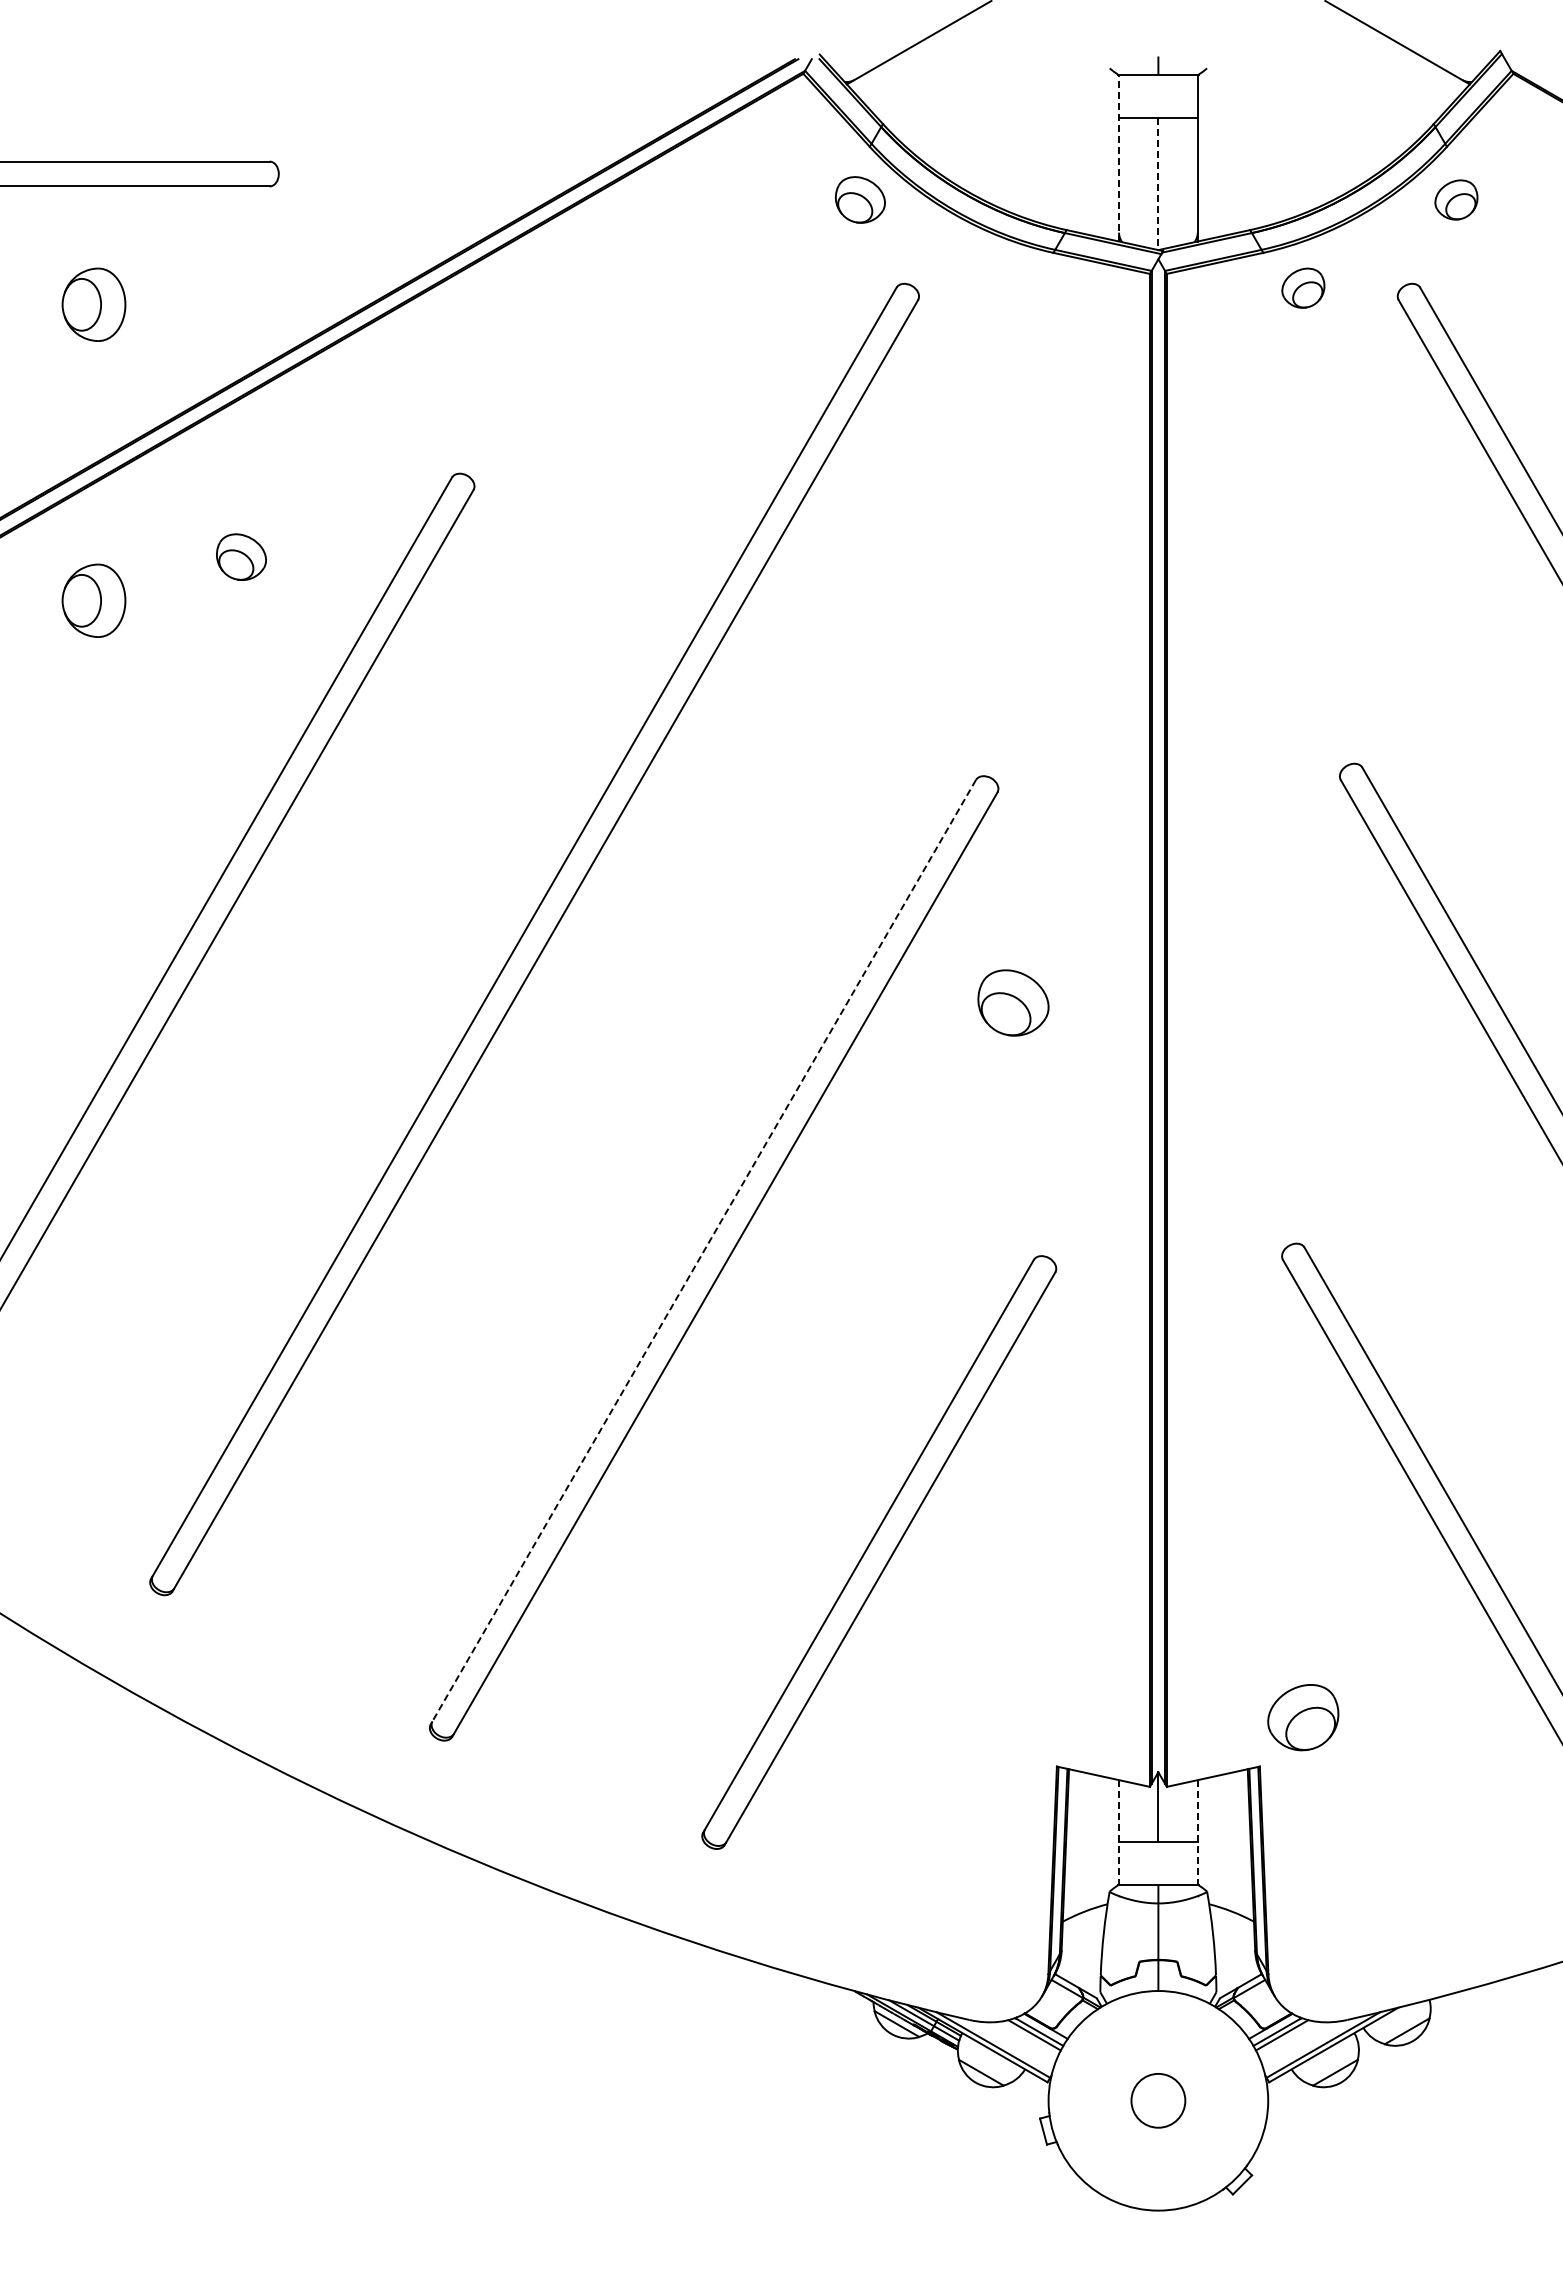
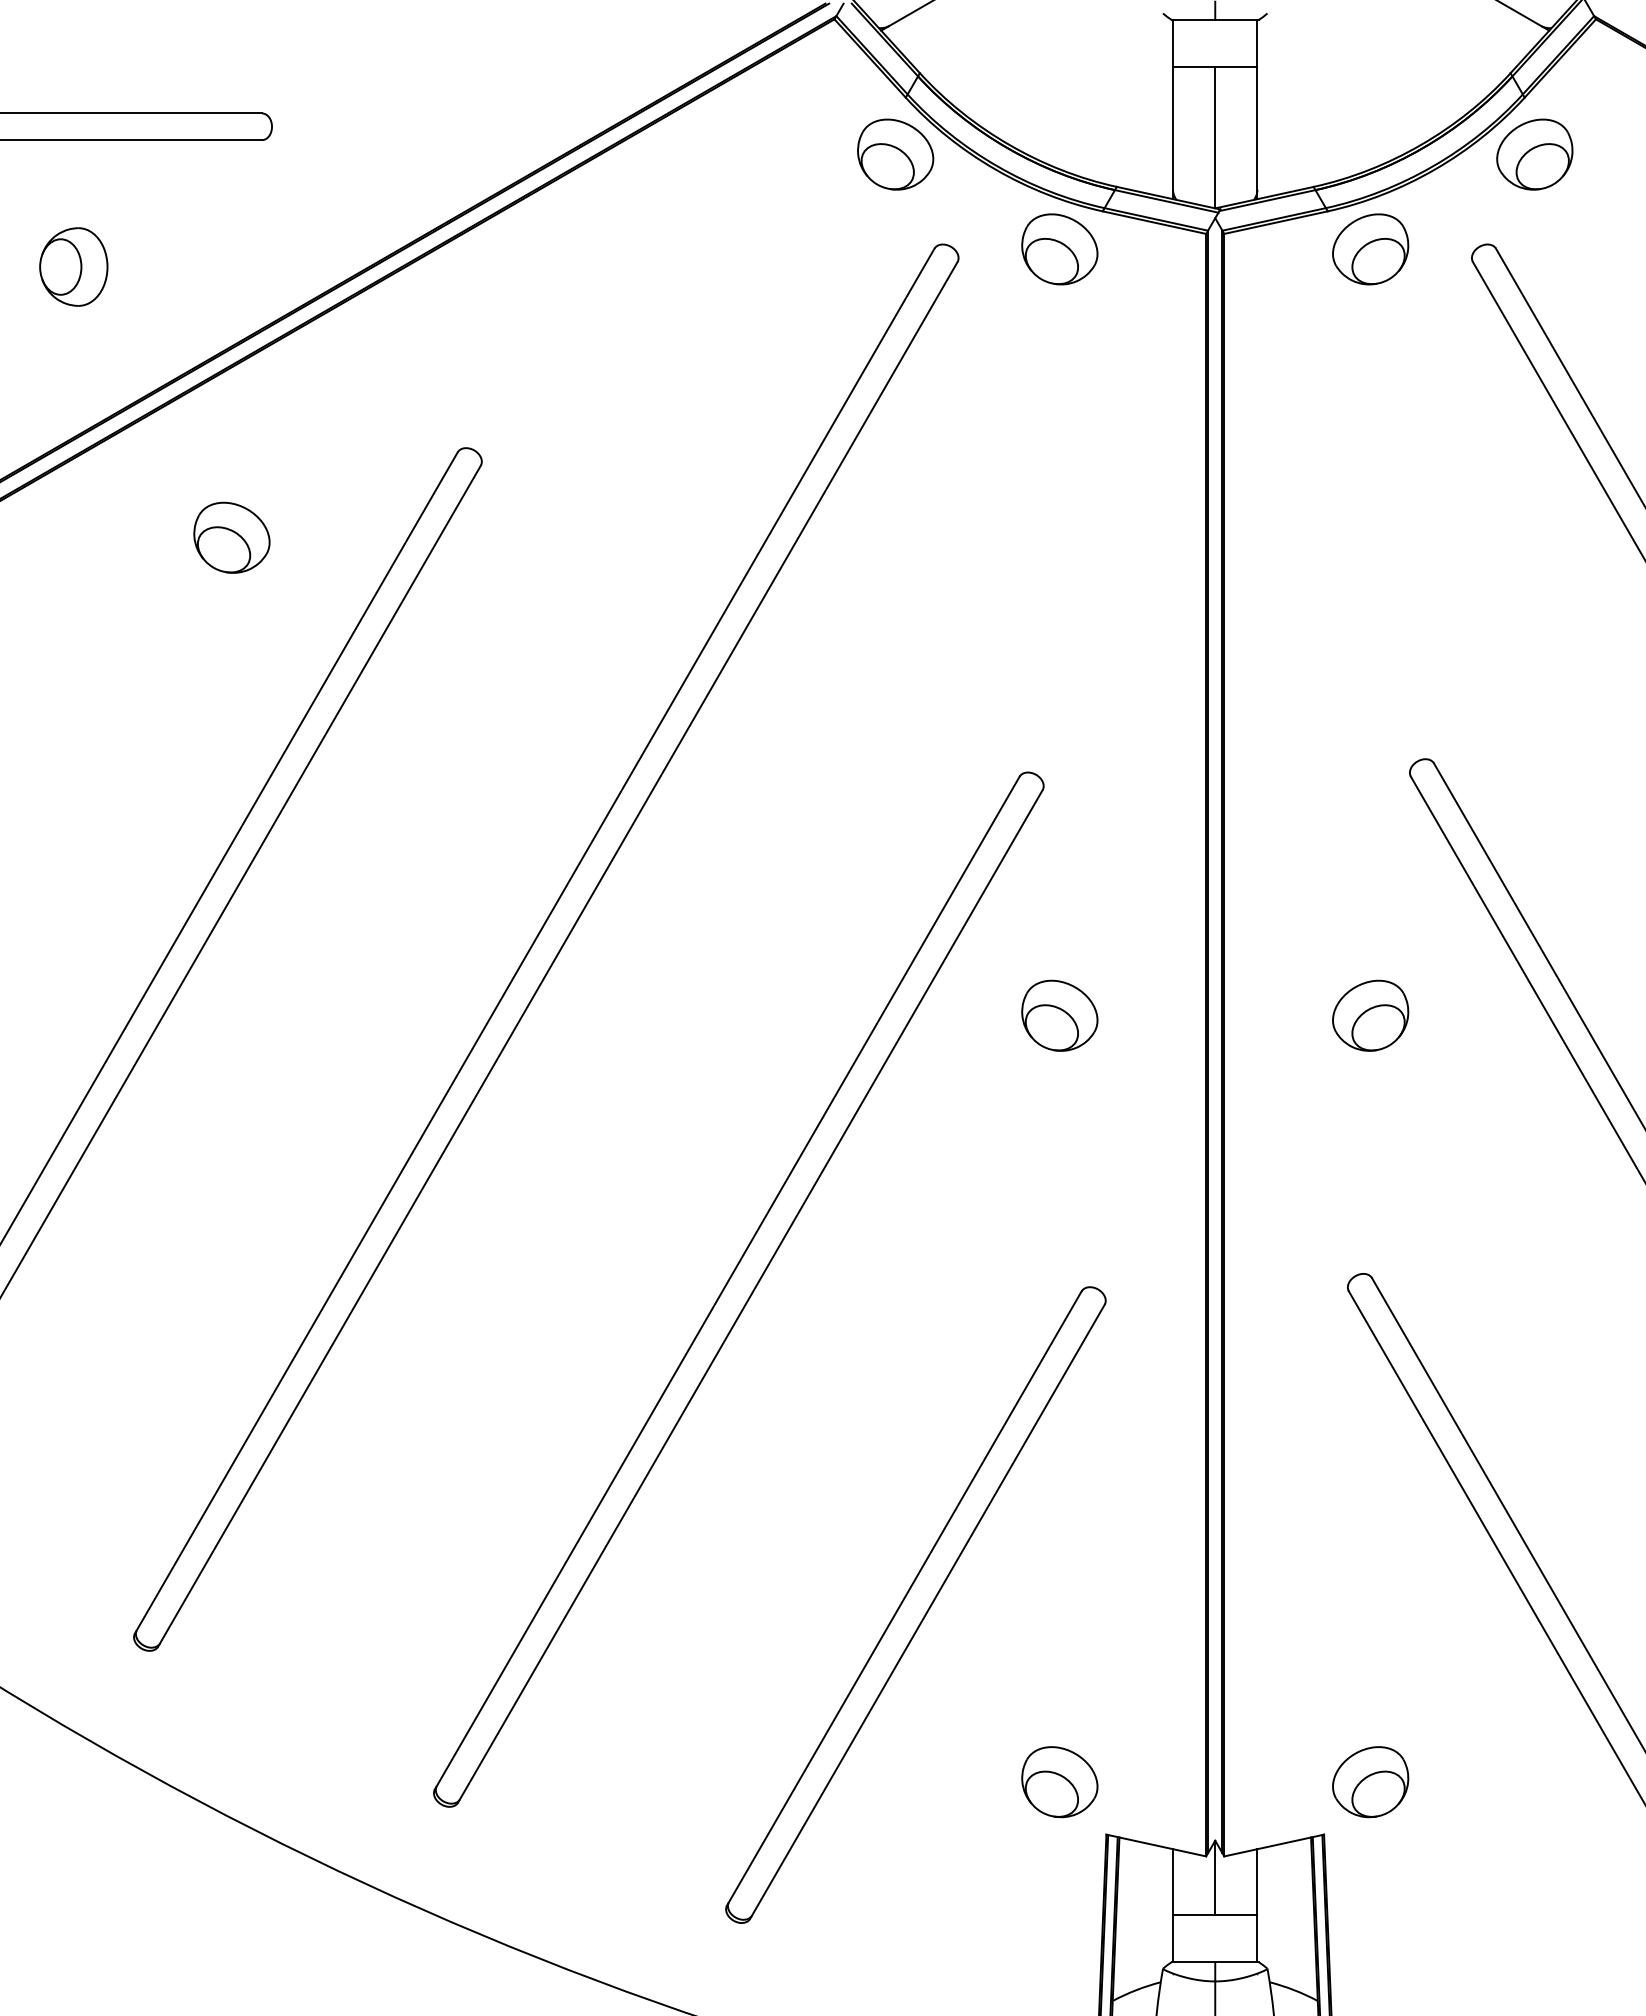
line: (1119, 157) -> (1173, 109), dashed -> solid
line: (1158, 184) -> (1215, 138), dashed -> solid
part: (860, 199) -> (895, 154), size x1.43
part: (1456, 199) -> (1534, 154), size x1.67
part: (1013, 287) -> (1059, 248), added
part: (1303, 287) -> (1370, 248), size x1.67
part: (241, 556) -> (231, 536), size x1.43
part: (93, 600) -> (73, 584), removed
part: (1303, 1002) -> (1370, 1015), added
line: (703, 1252) -> (727, 1283), dashed -> solid
part: (1013, 1717) -> (1059, 1782), added
line: (1119, 1832) -> (1173, 1905), dashed -> solid
line: (1197, 1832) -> (1257, 1905), dashed -> solid

